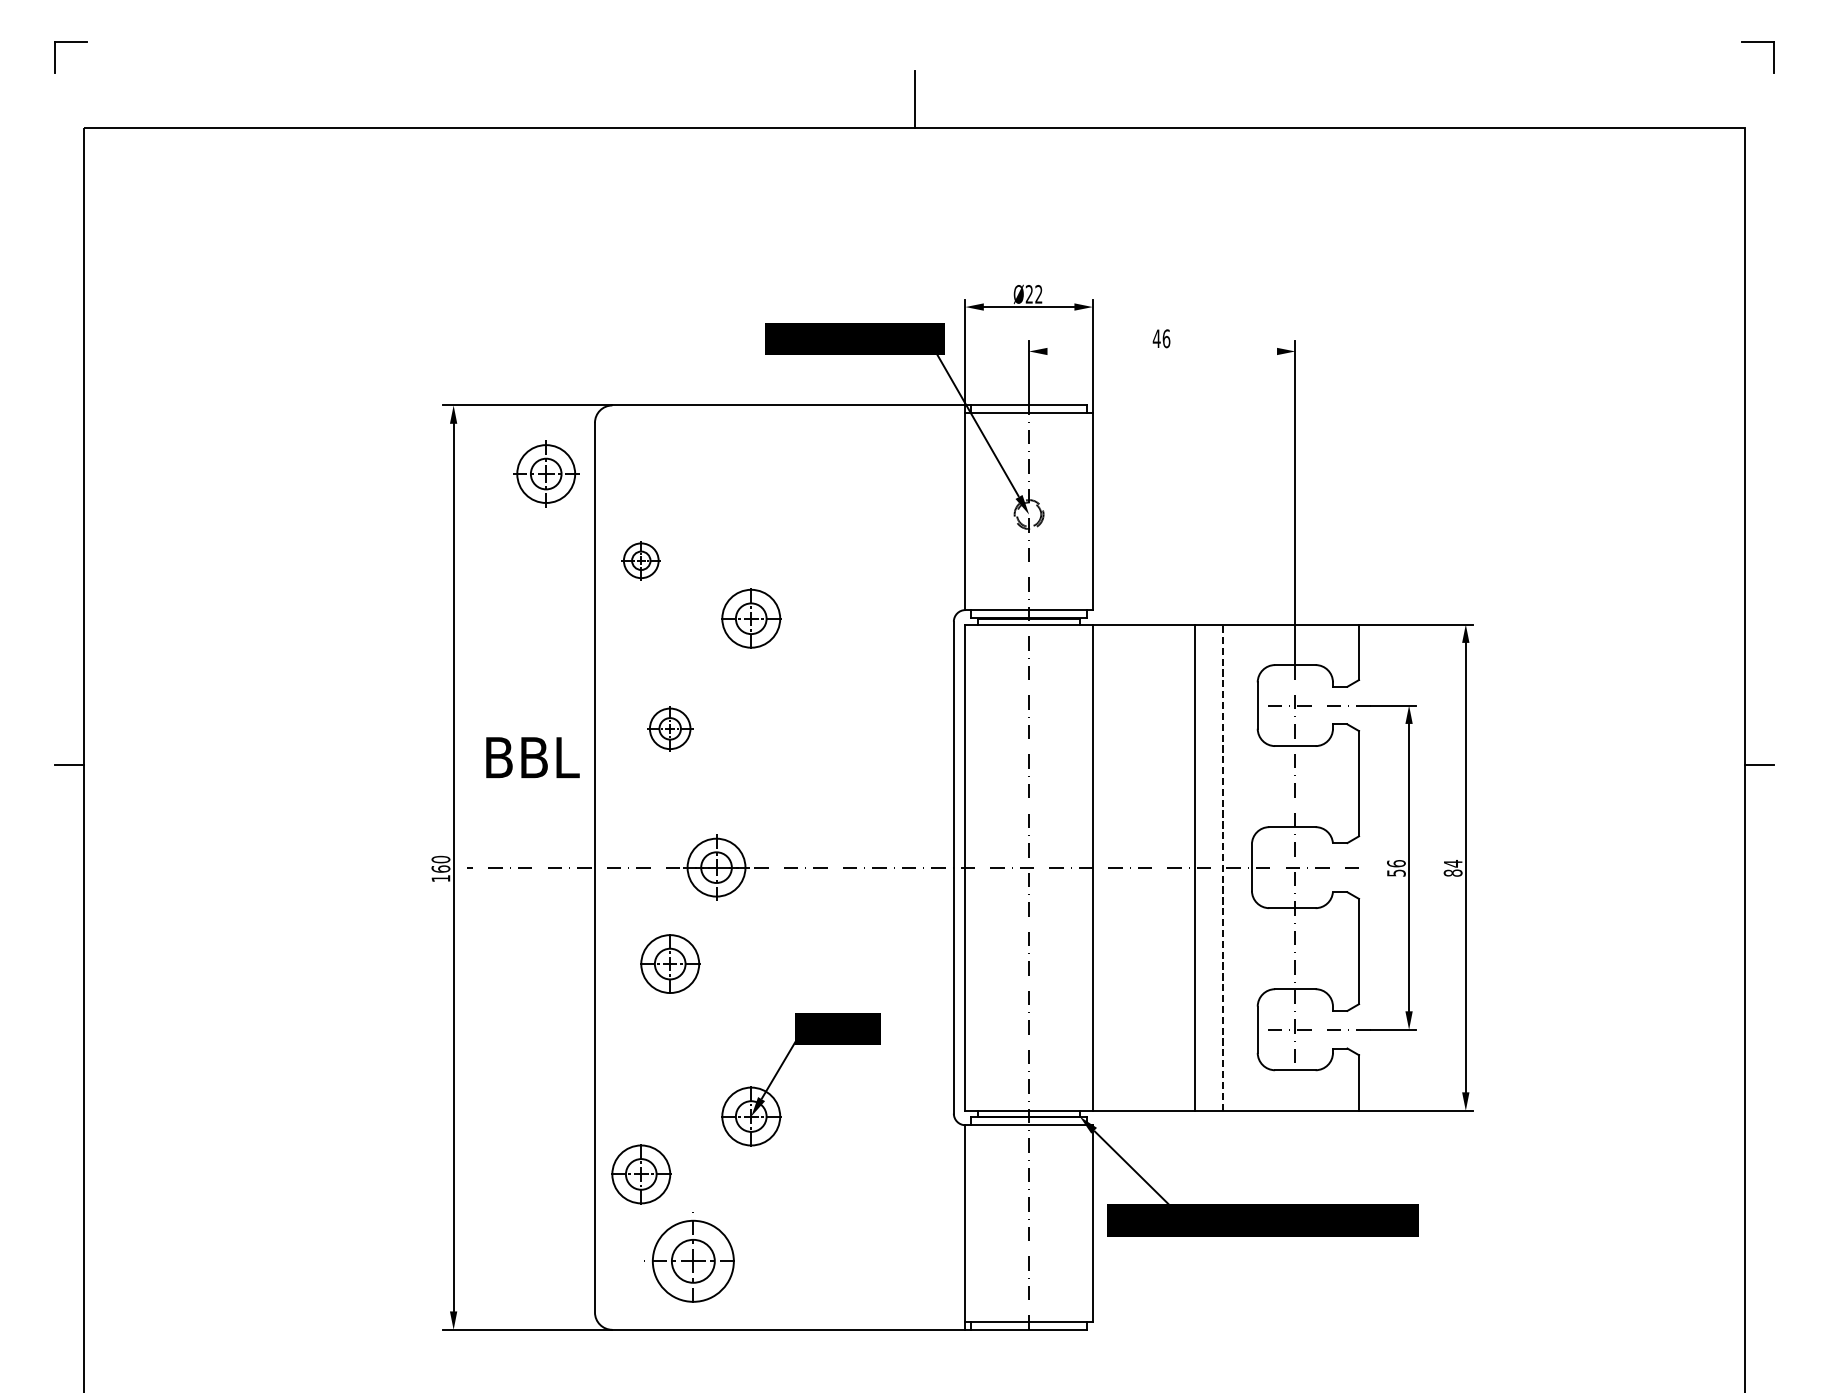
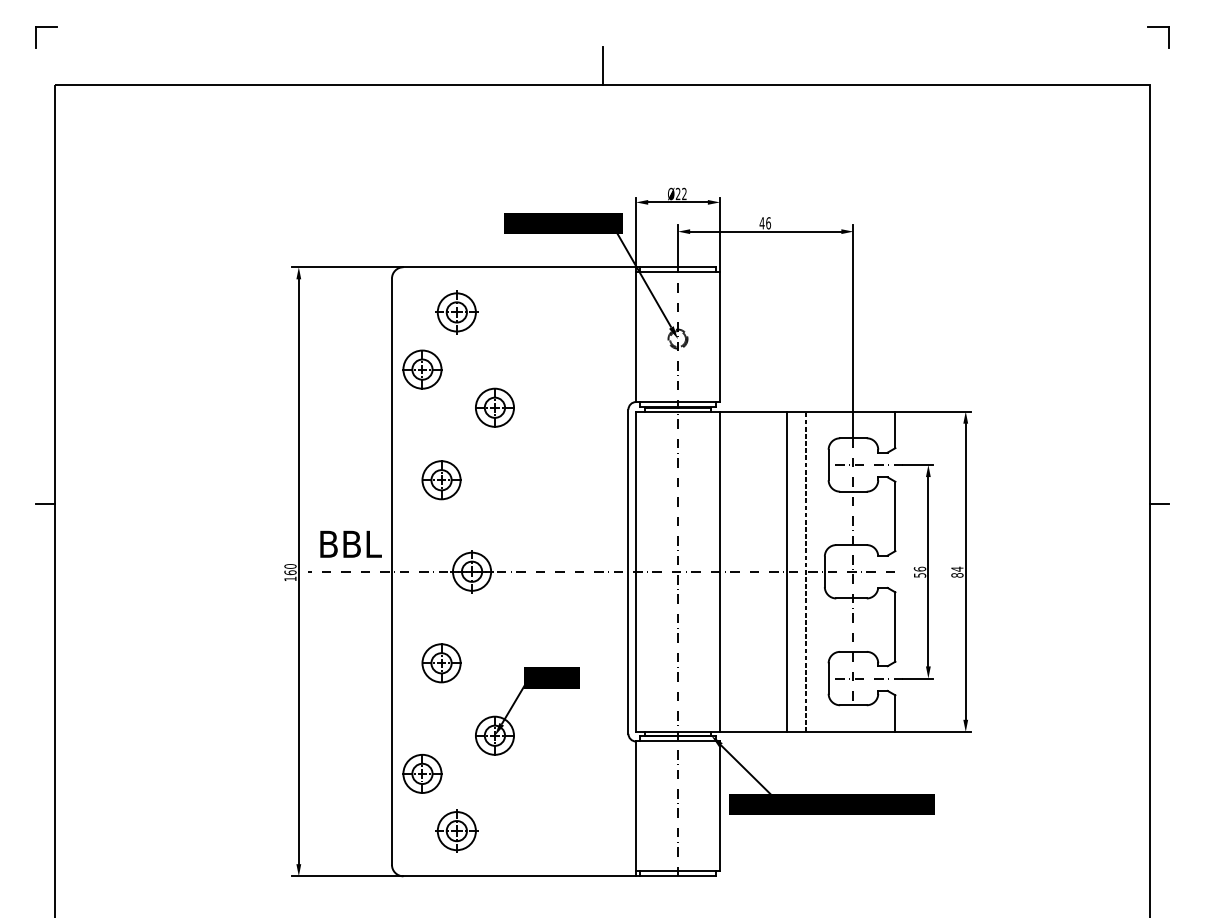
line: (1161, 351) -> (765, 231), added
part: (545, 474) -> (456, 312), moved
part: (641, 560) -> (422, 369), size x1.67
part: (670, 729) -> (441, 480), size x1.43
text: (532, 756) -> (350, 543), moved
part: (670, 964) -> (441, 663), moved
part: (692, 1260) -> (456, 830), size x0.71

